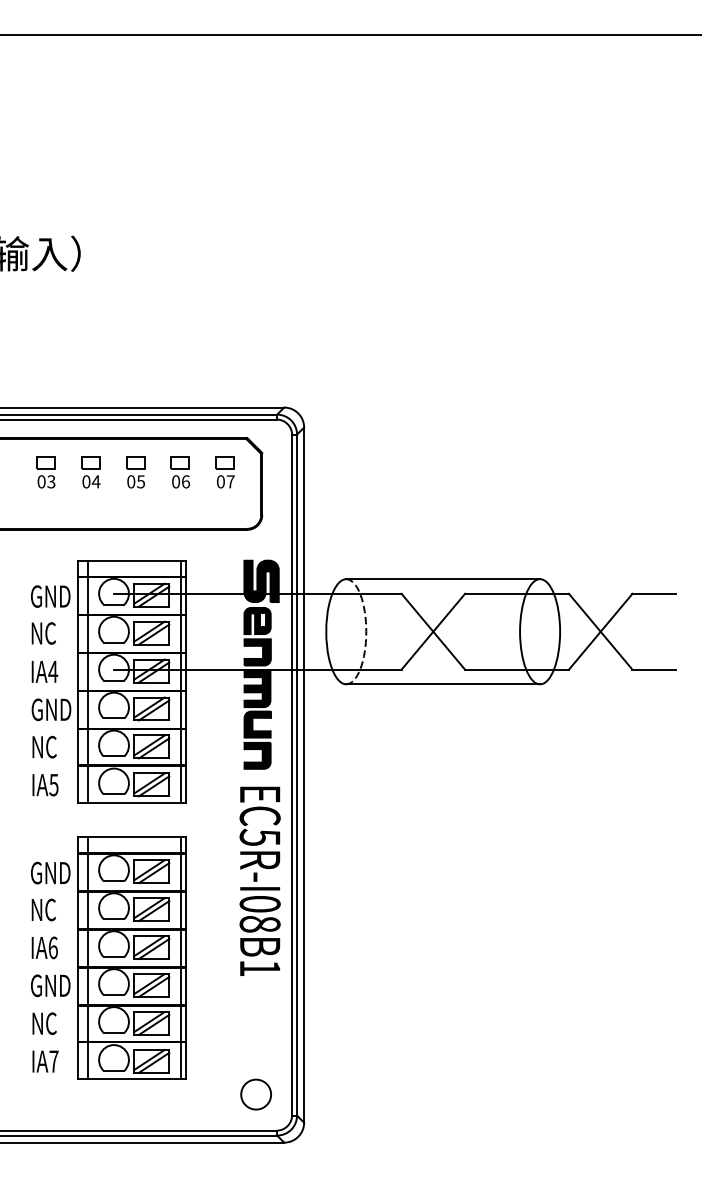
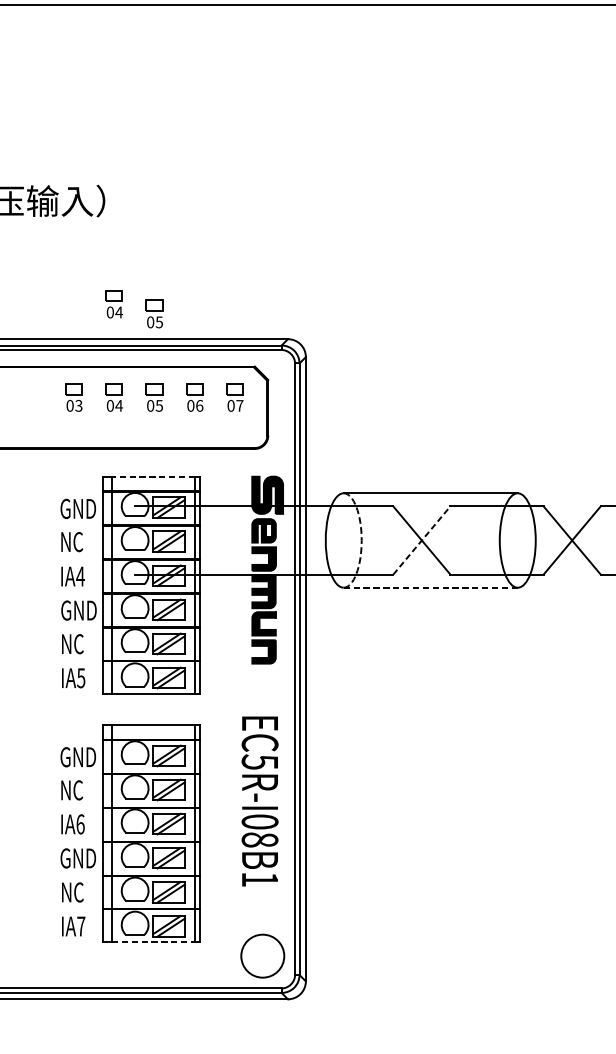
part: (90, 368) -> (114, 304), added
part: (135, 379) -> (154, 313), added
line: (133, 560) -> (152, 476), solid -> dashed
line: (433, 631) -> (422, 540), solid -> dashed
line: (443, 684) -> (431, 587), solid -> dashed
text: (259, 880) -> (259, 800), moved
line: (134, 1079) -> (153, 942), solid -> dashed
circle: (256, 1094) -> (263, 956), size x1.6

